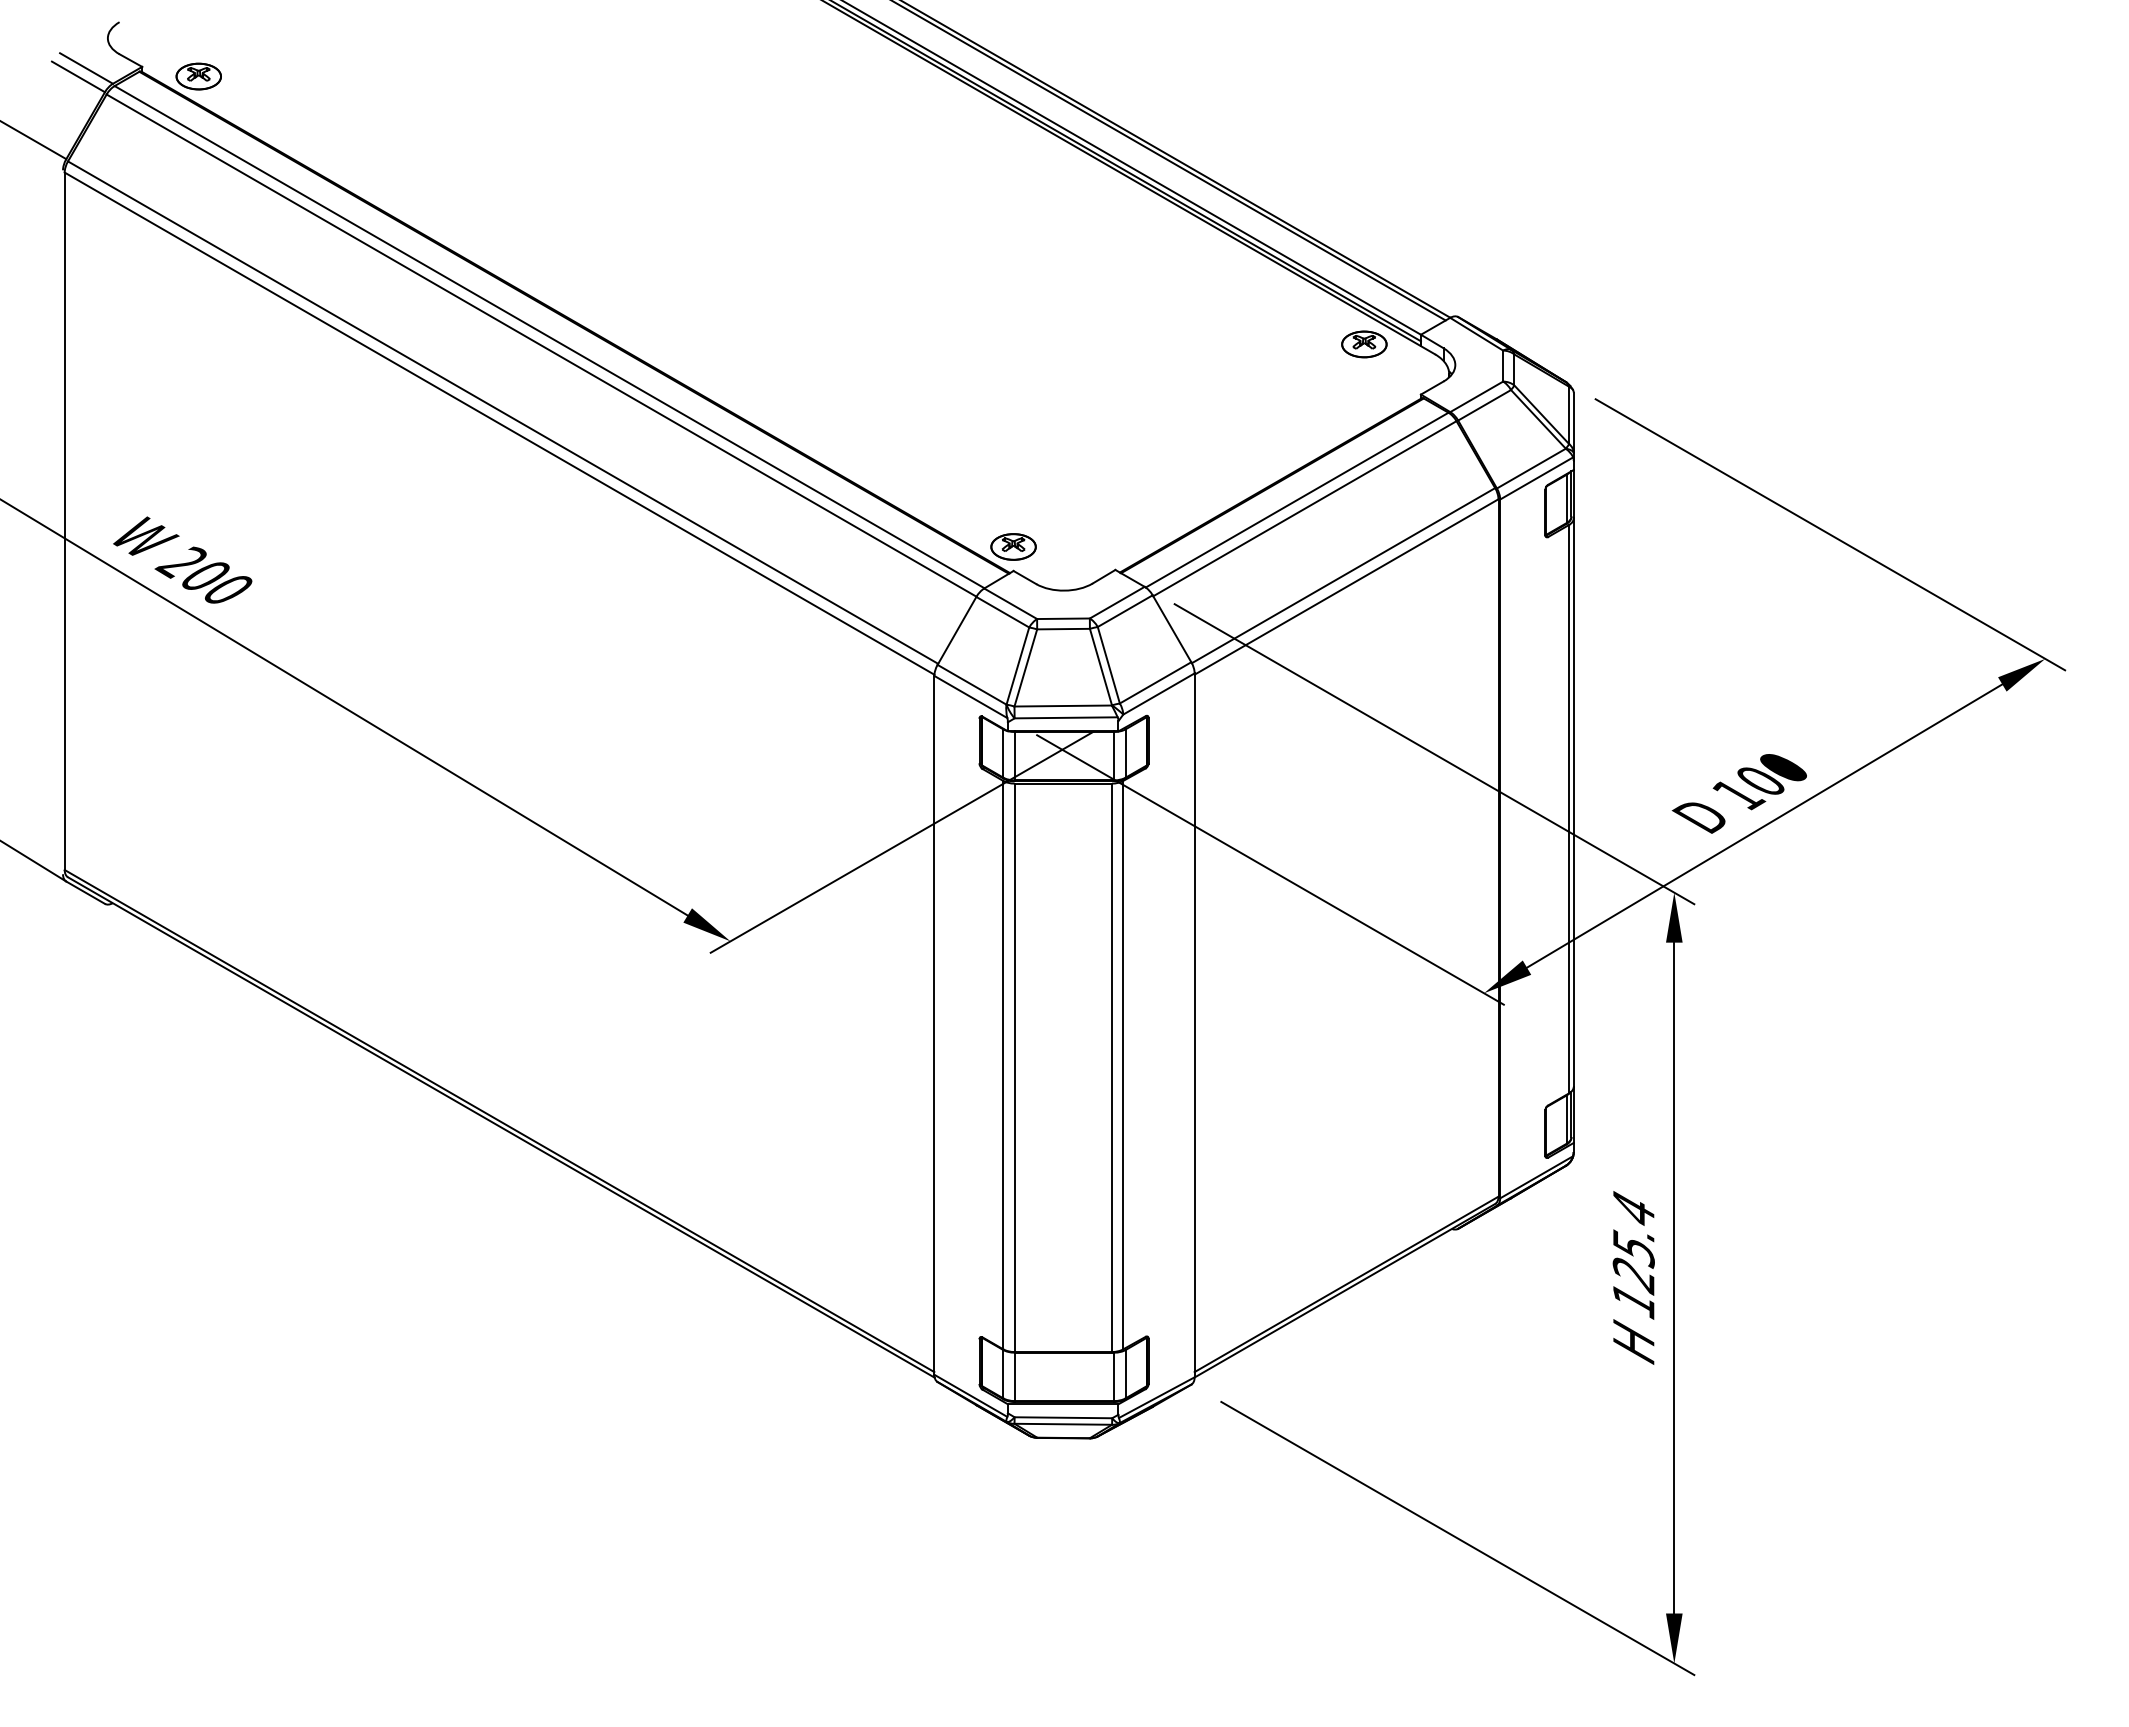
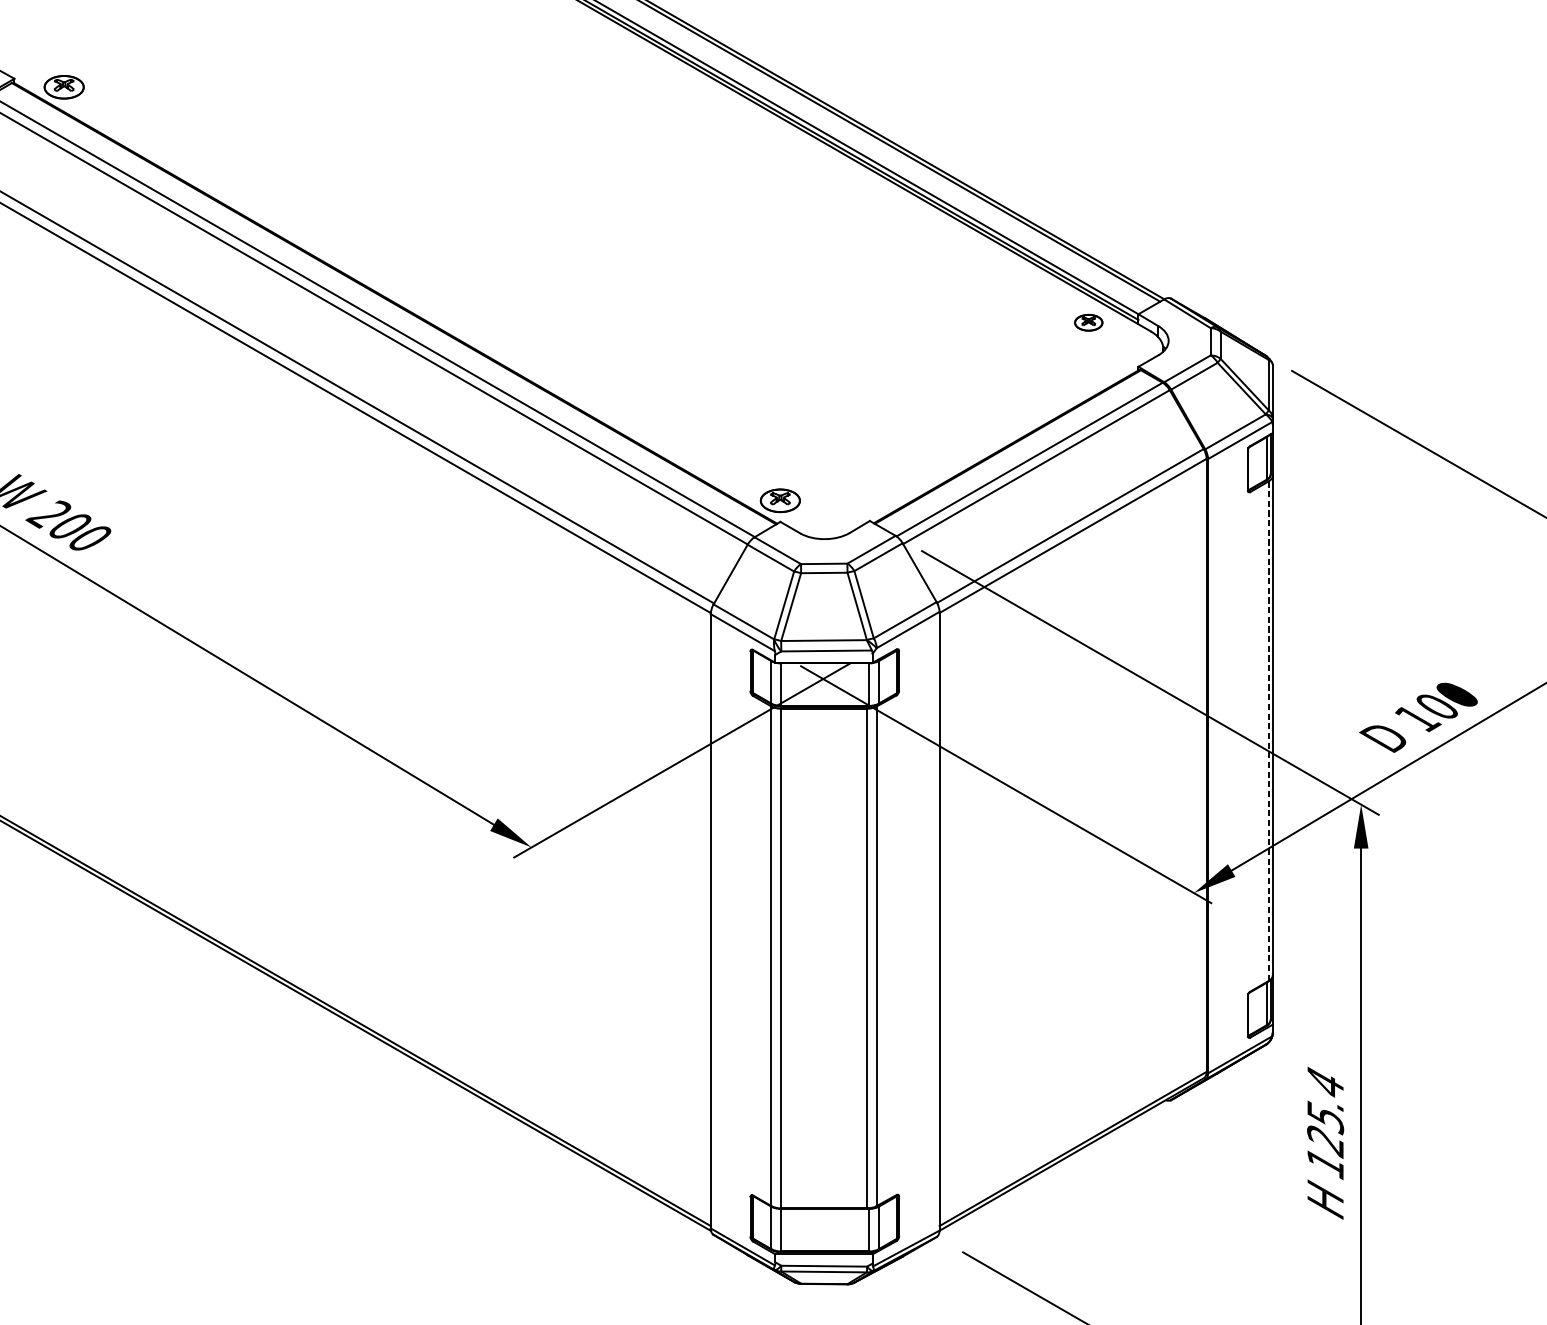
part: (1364, 344) -> (1088, 322), size x0.7
line: (1569, 809) -> (1269, 731), solid -> dashed

